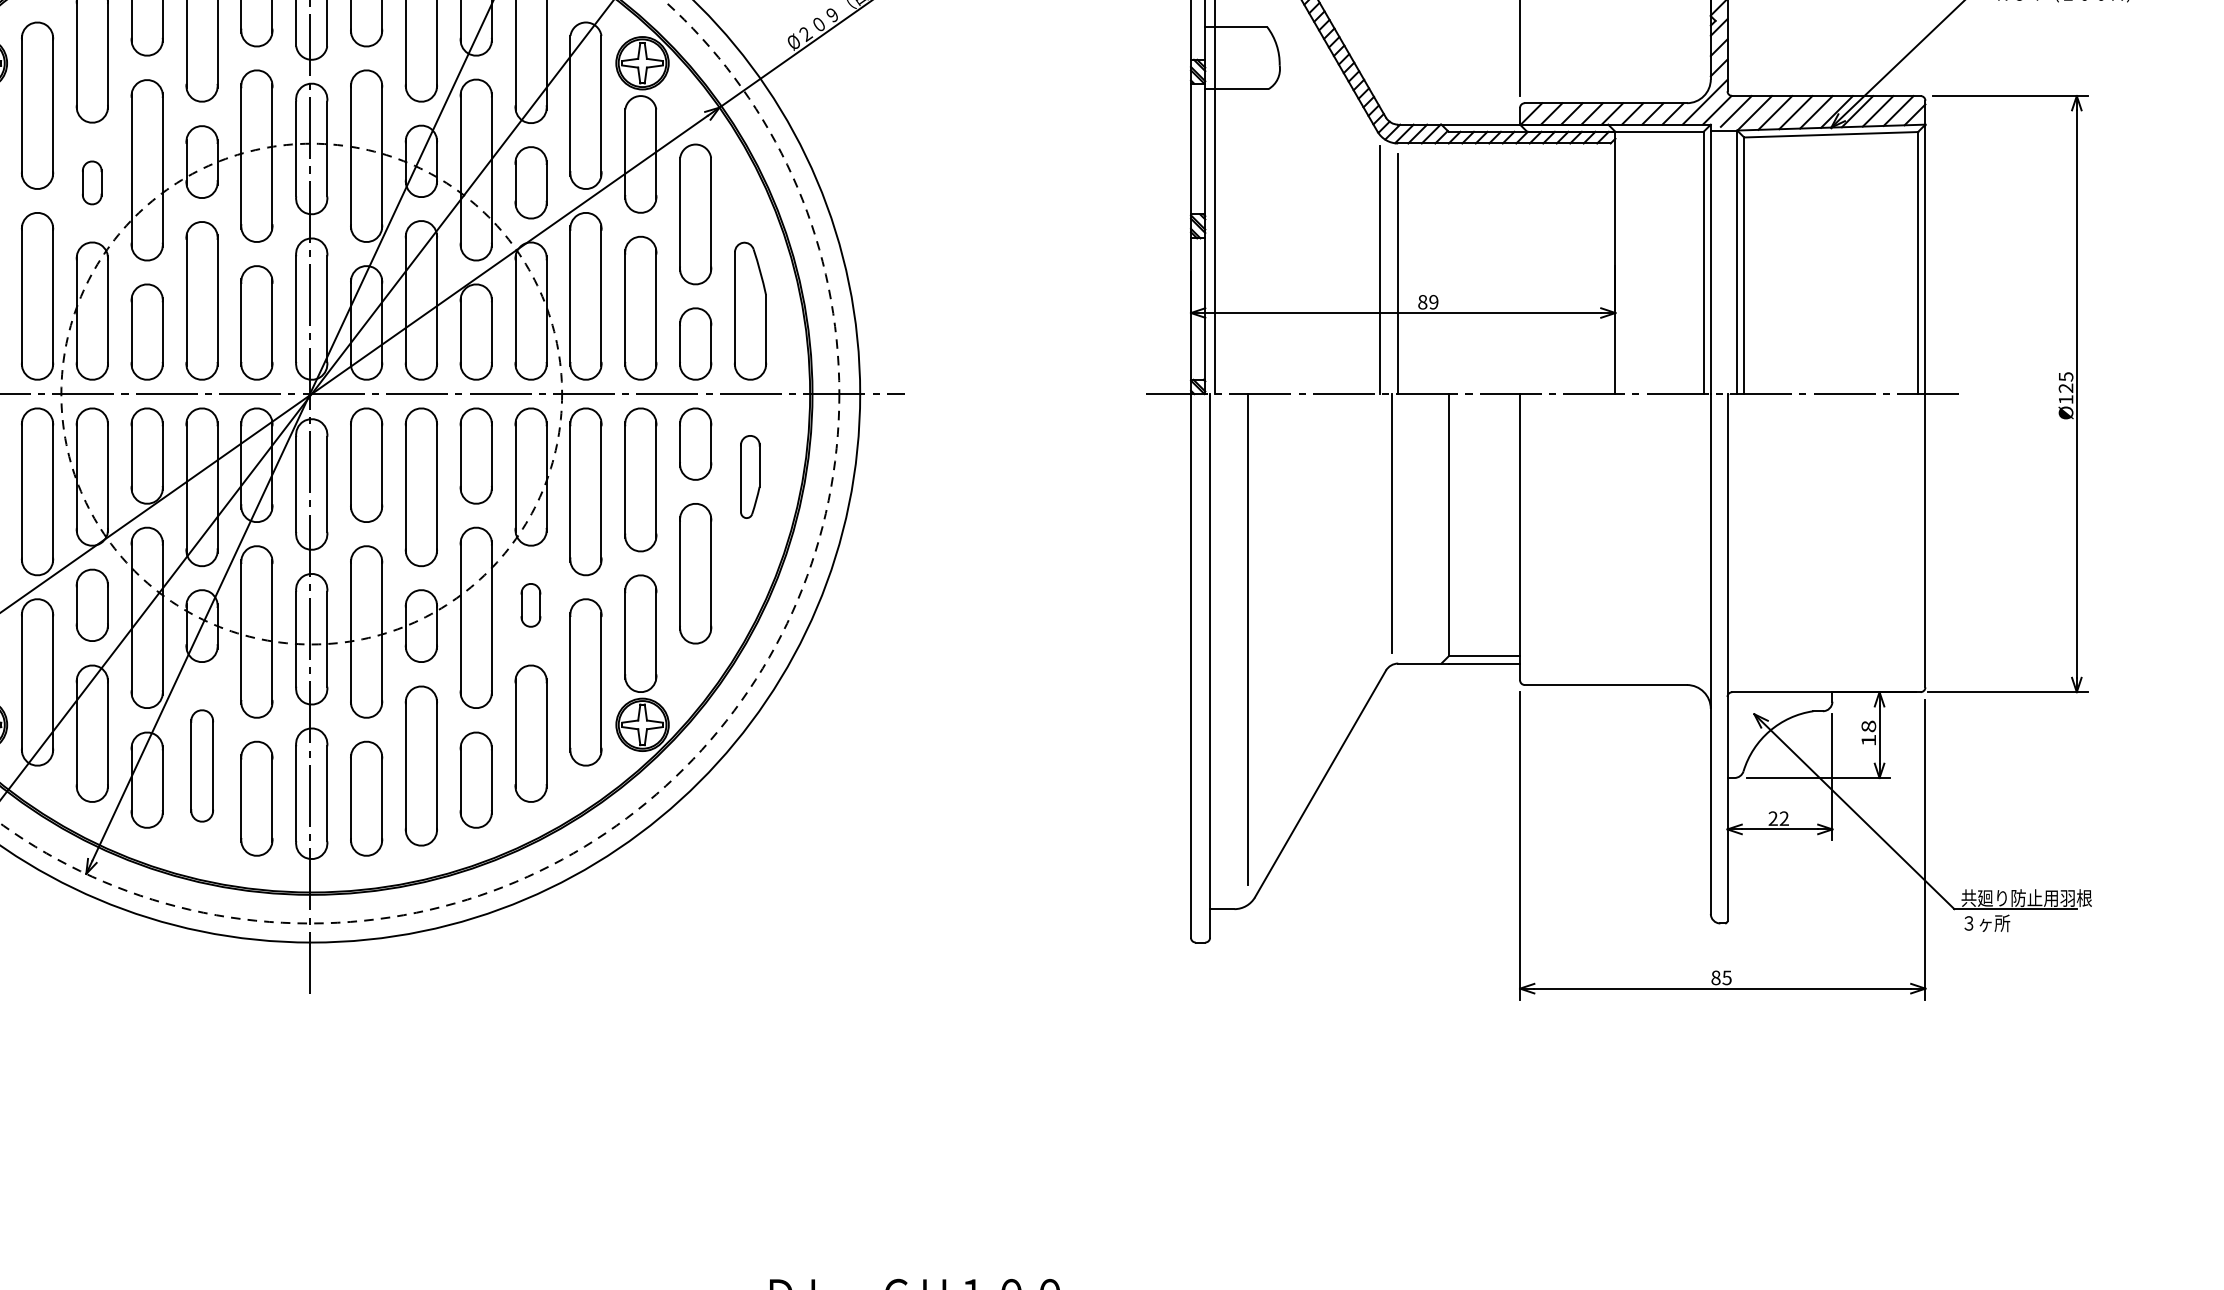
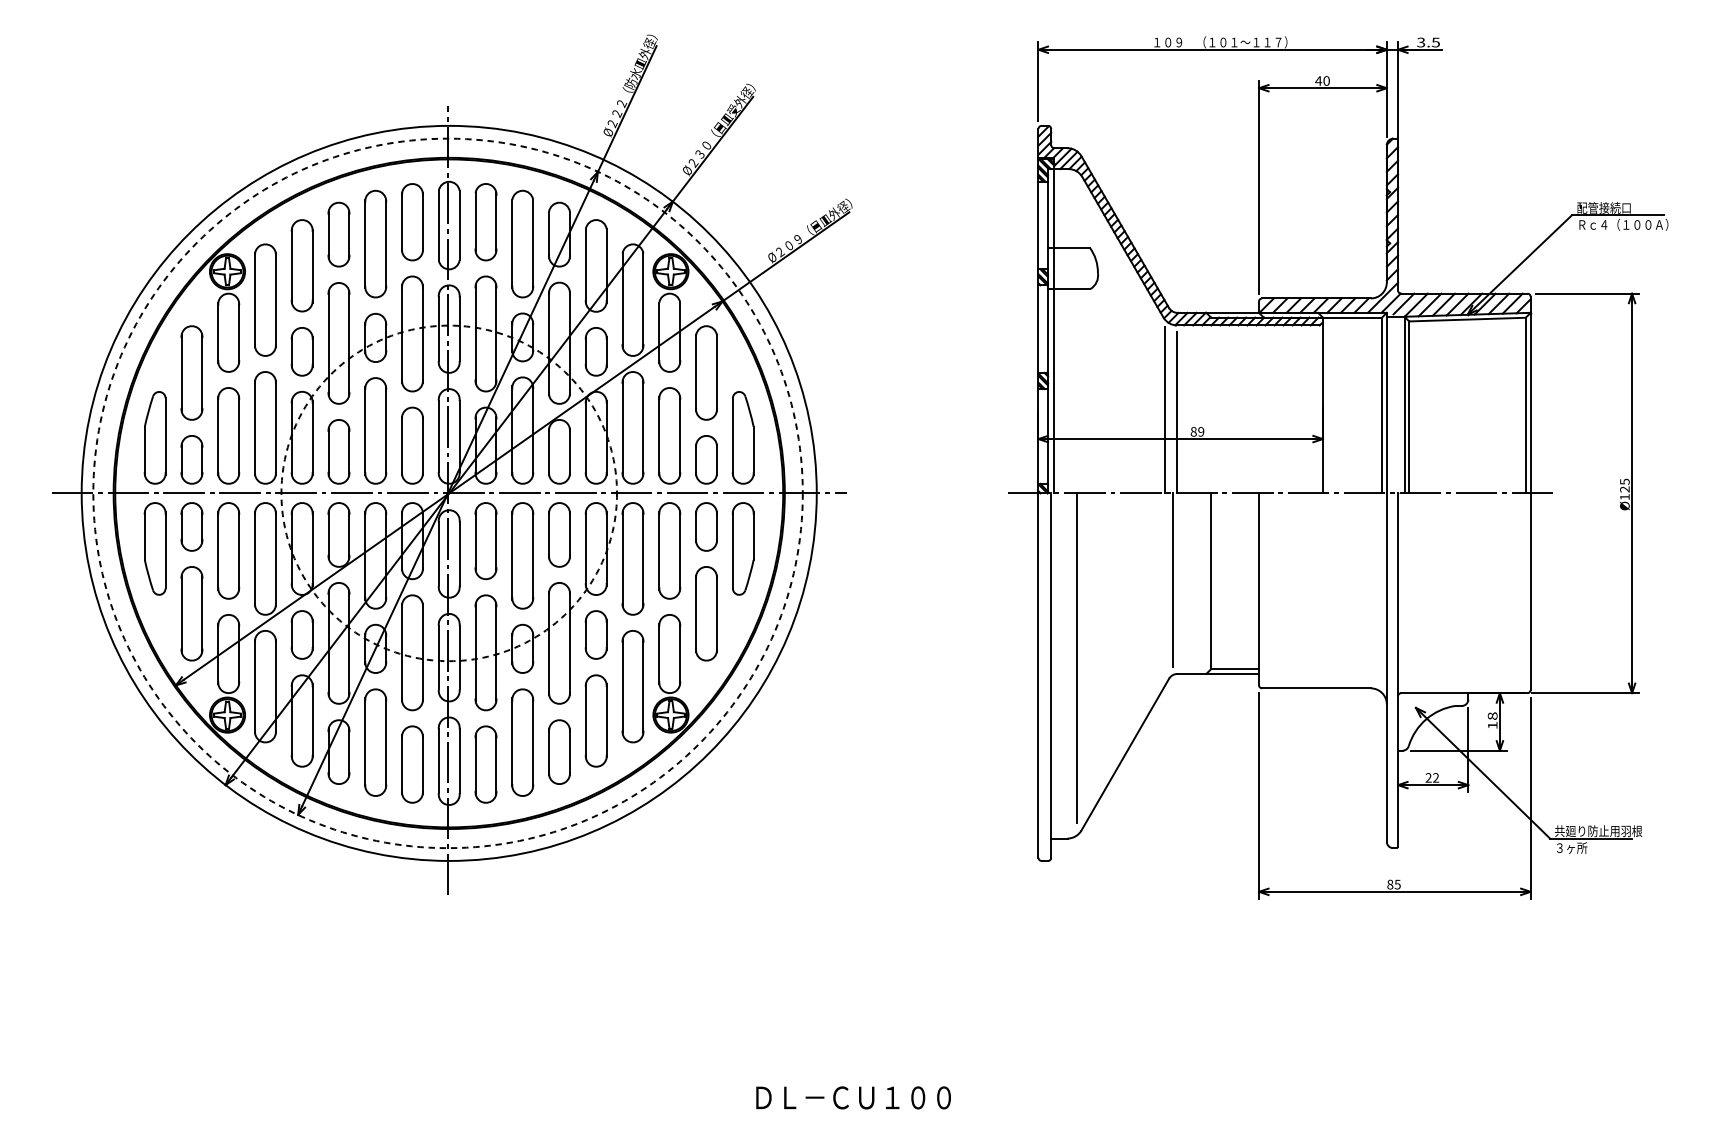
part: (91, 182) -> (301, 351), size x1.67
part: (749, 476) -> (742, 548), size x1.67
part: (529, 604) -> (595, 634), size x1.67
part: (201, 765) -> (375, 742), size x1.43

